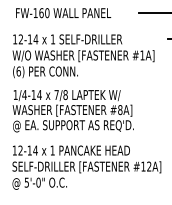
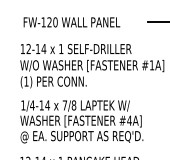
text: (41, 13) -> (49, 22), FW-160 -> FW-120
text: (18, 71) -> (26, 81), (6) -> (1)
text: (120, 110) -> (129, 121), #8A] -> #4A]

